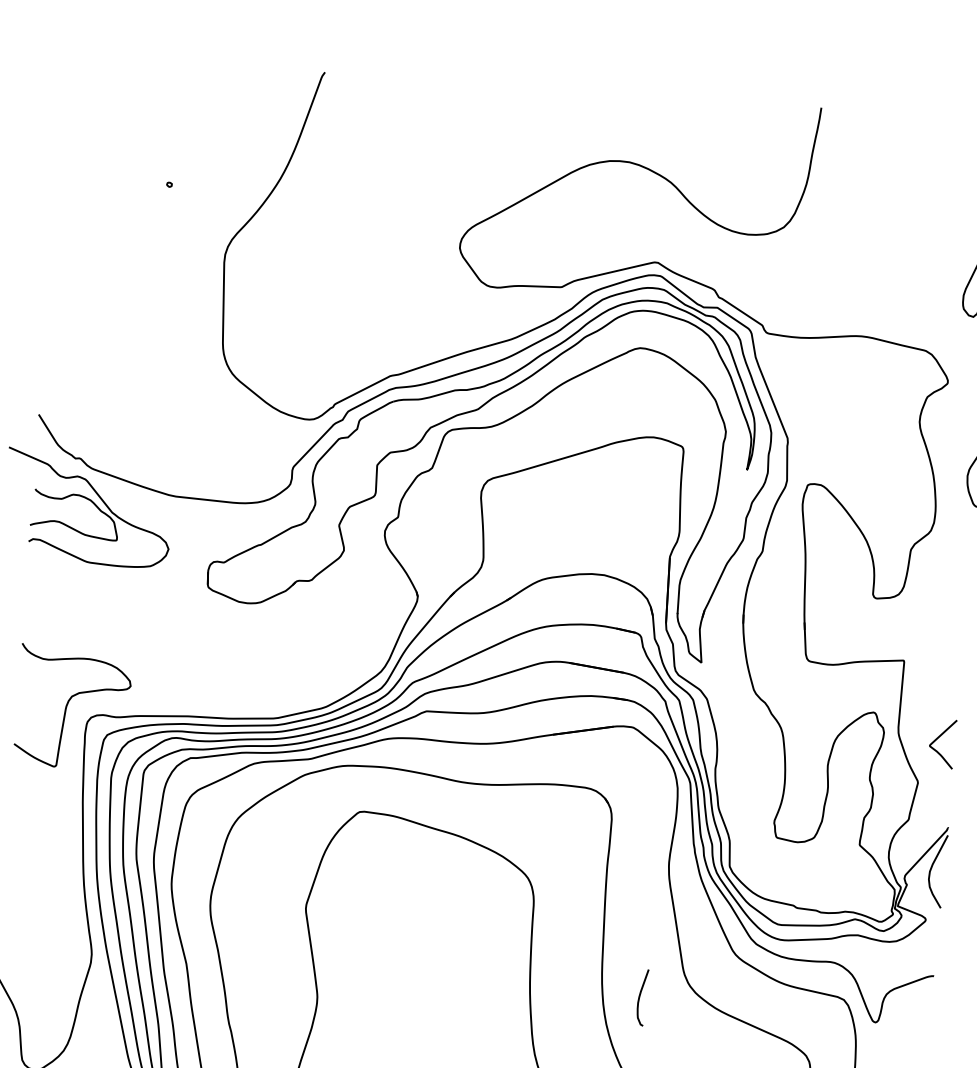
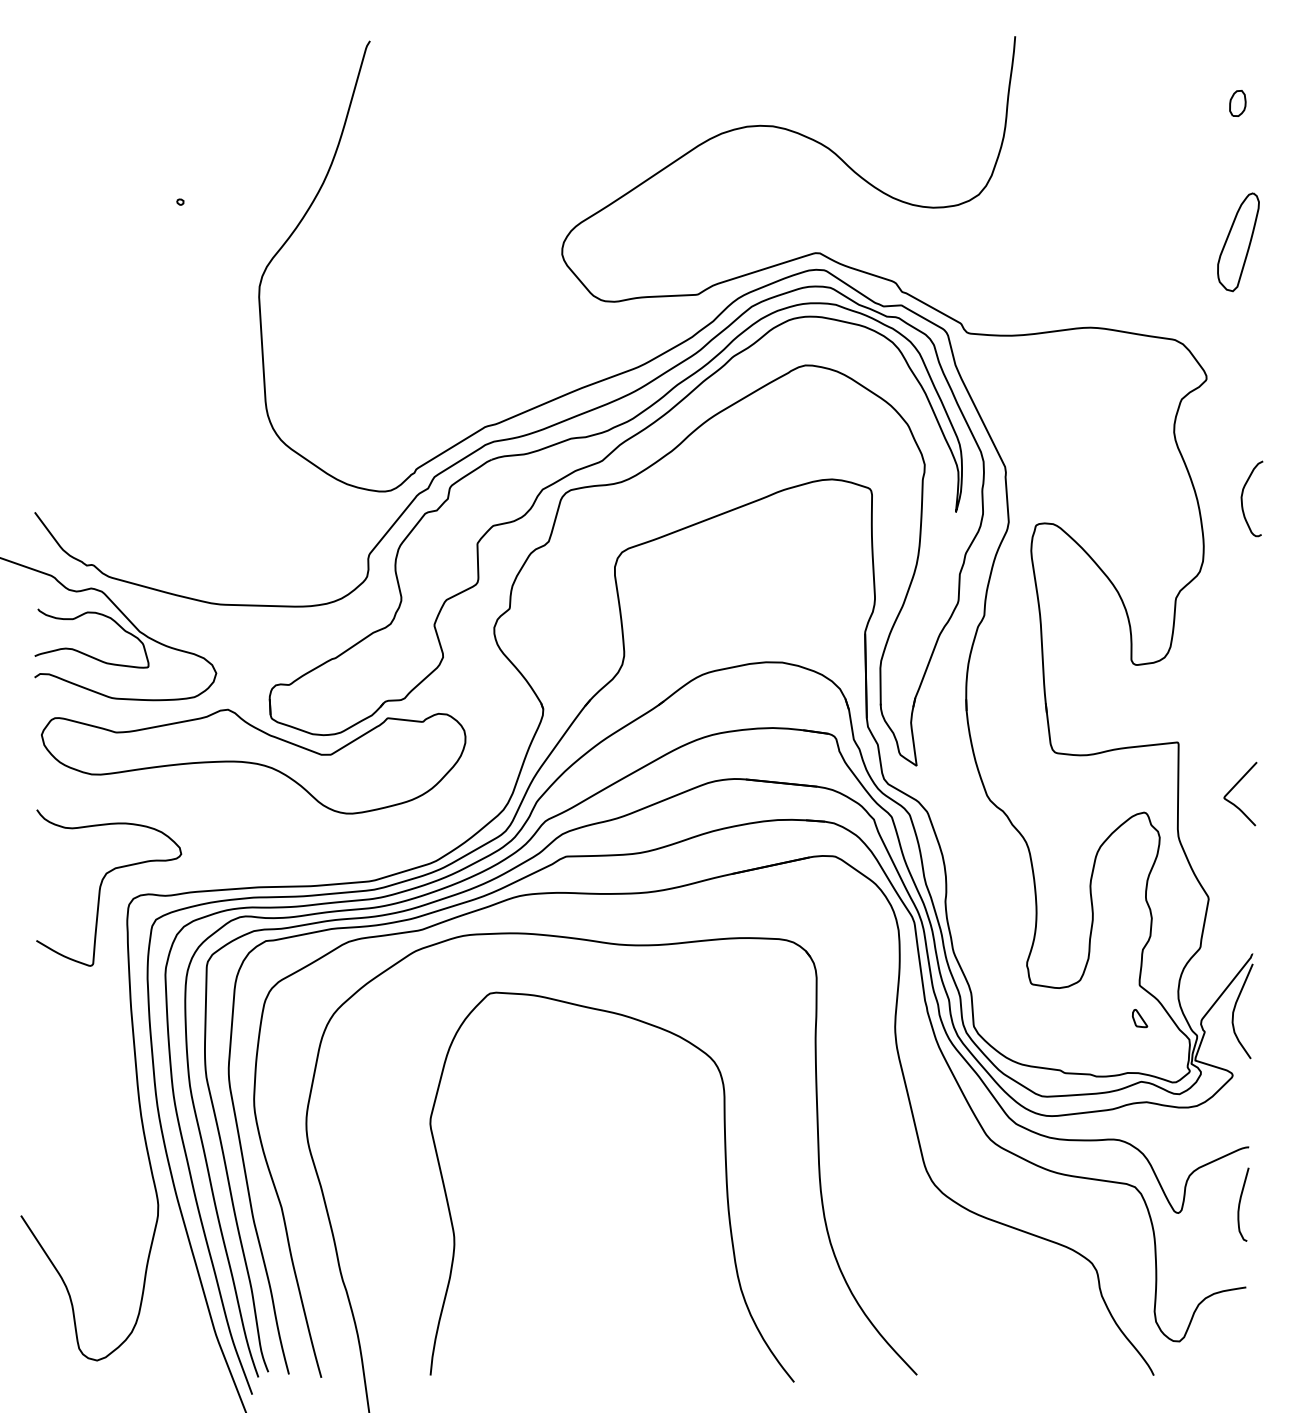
part: (191, 619) -> (253, 761), added
curve: (938, 738) -> (1234, 787), moved
part: (858, 870) -> (1140, 1018), added
curve: (640, 997) -> (1240, 1204), moved

